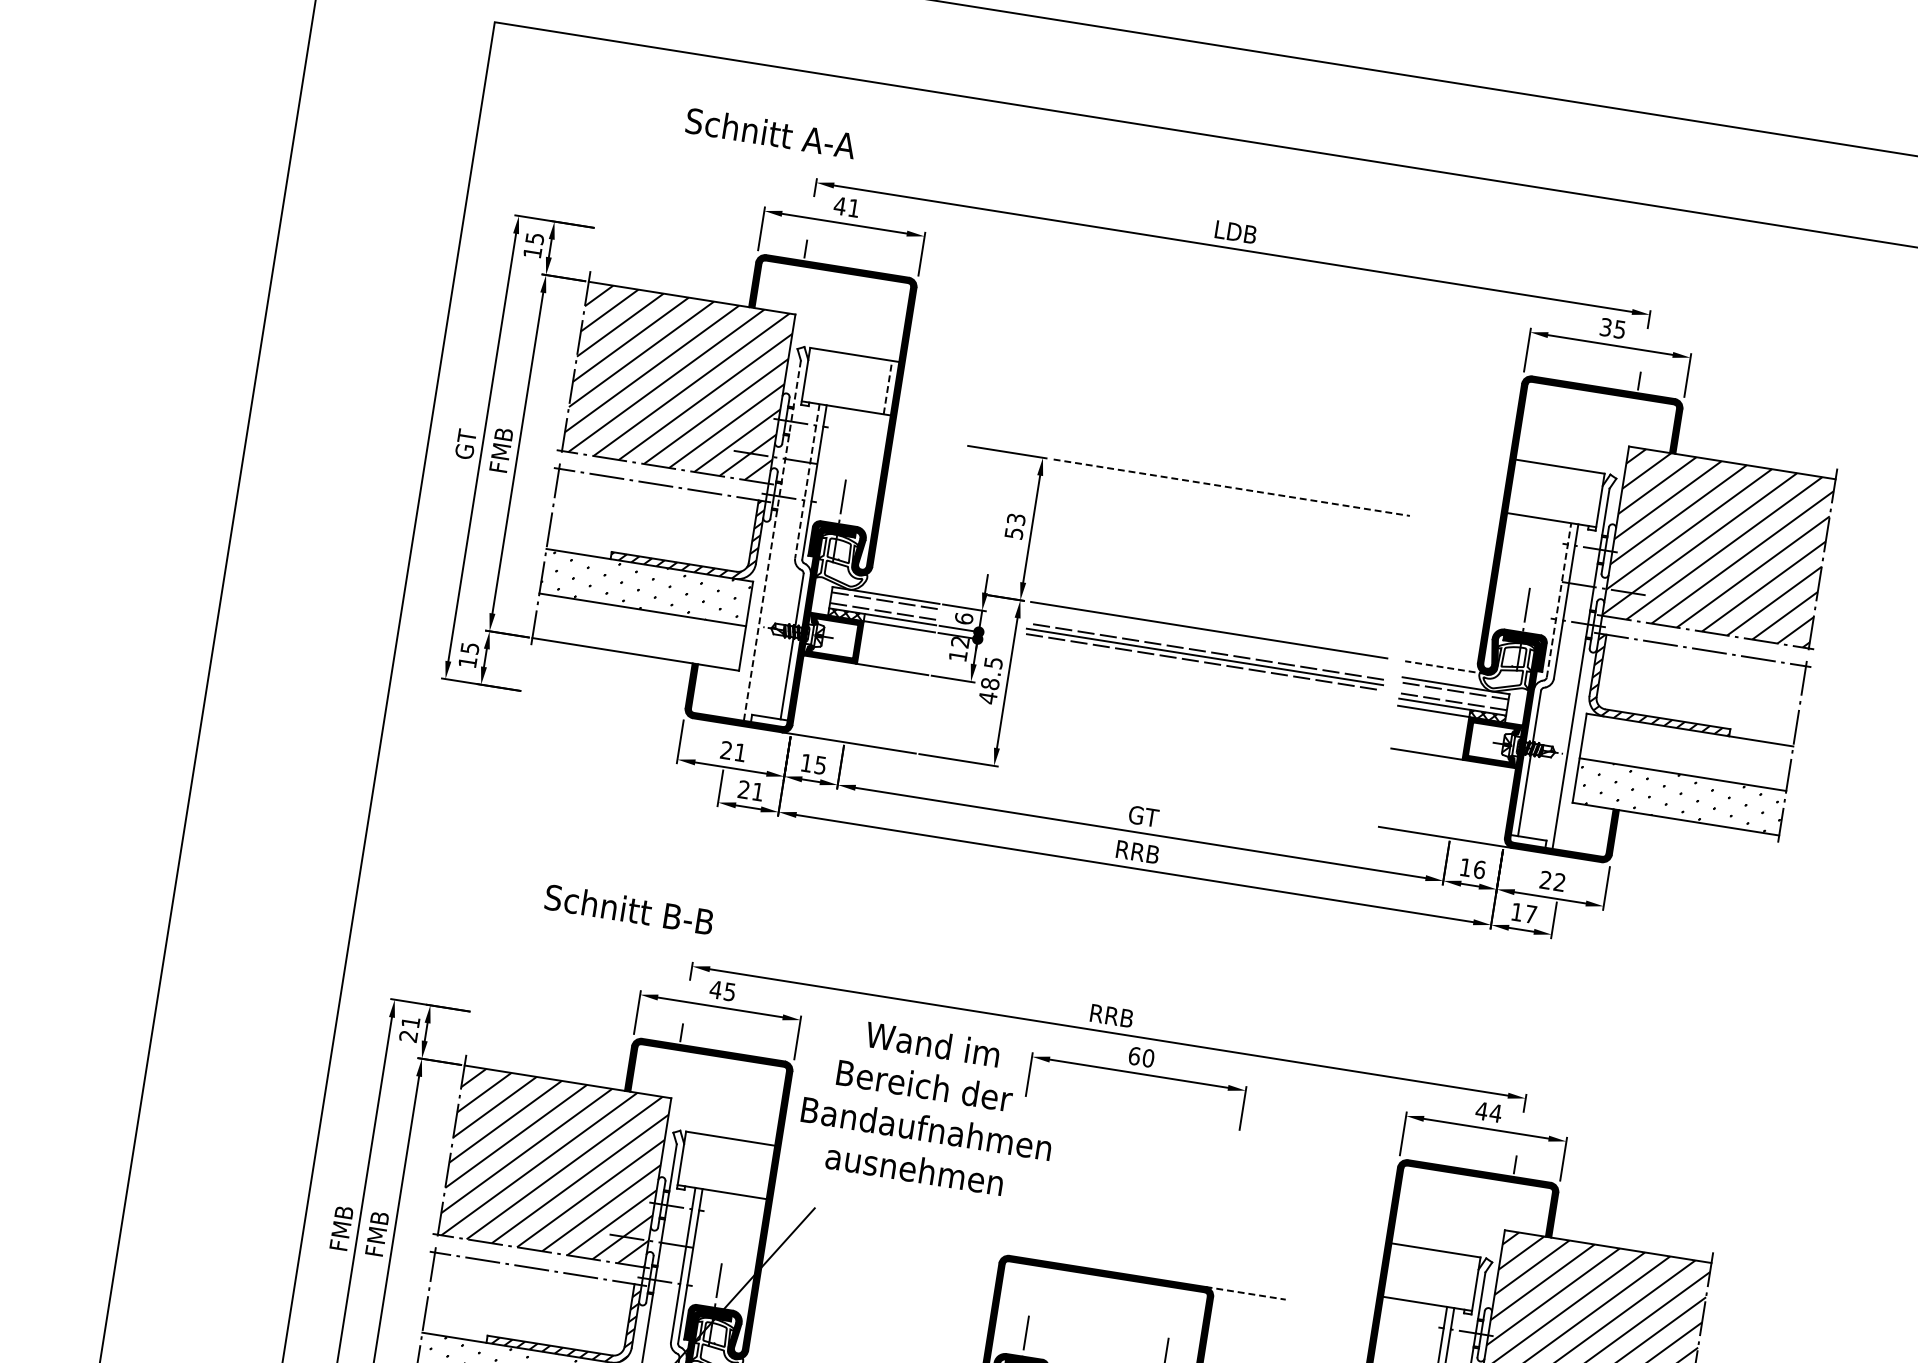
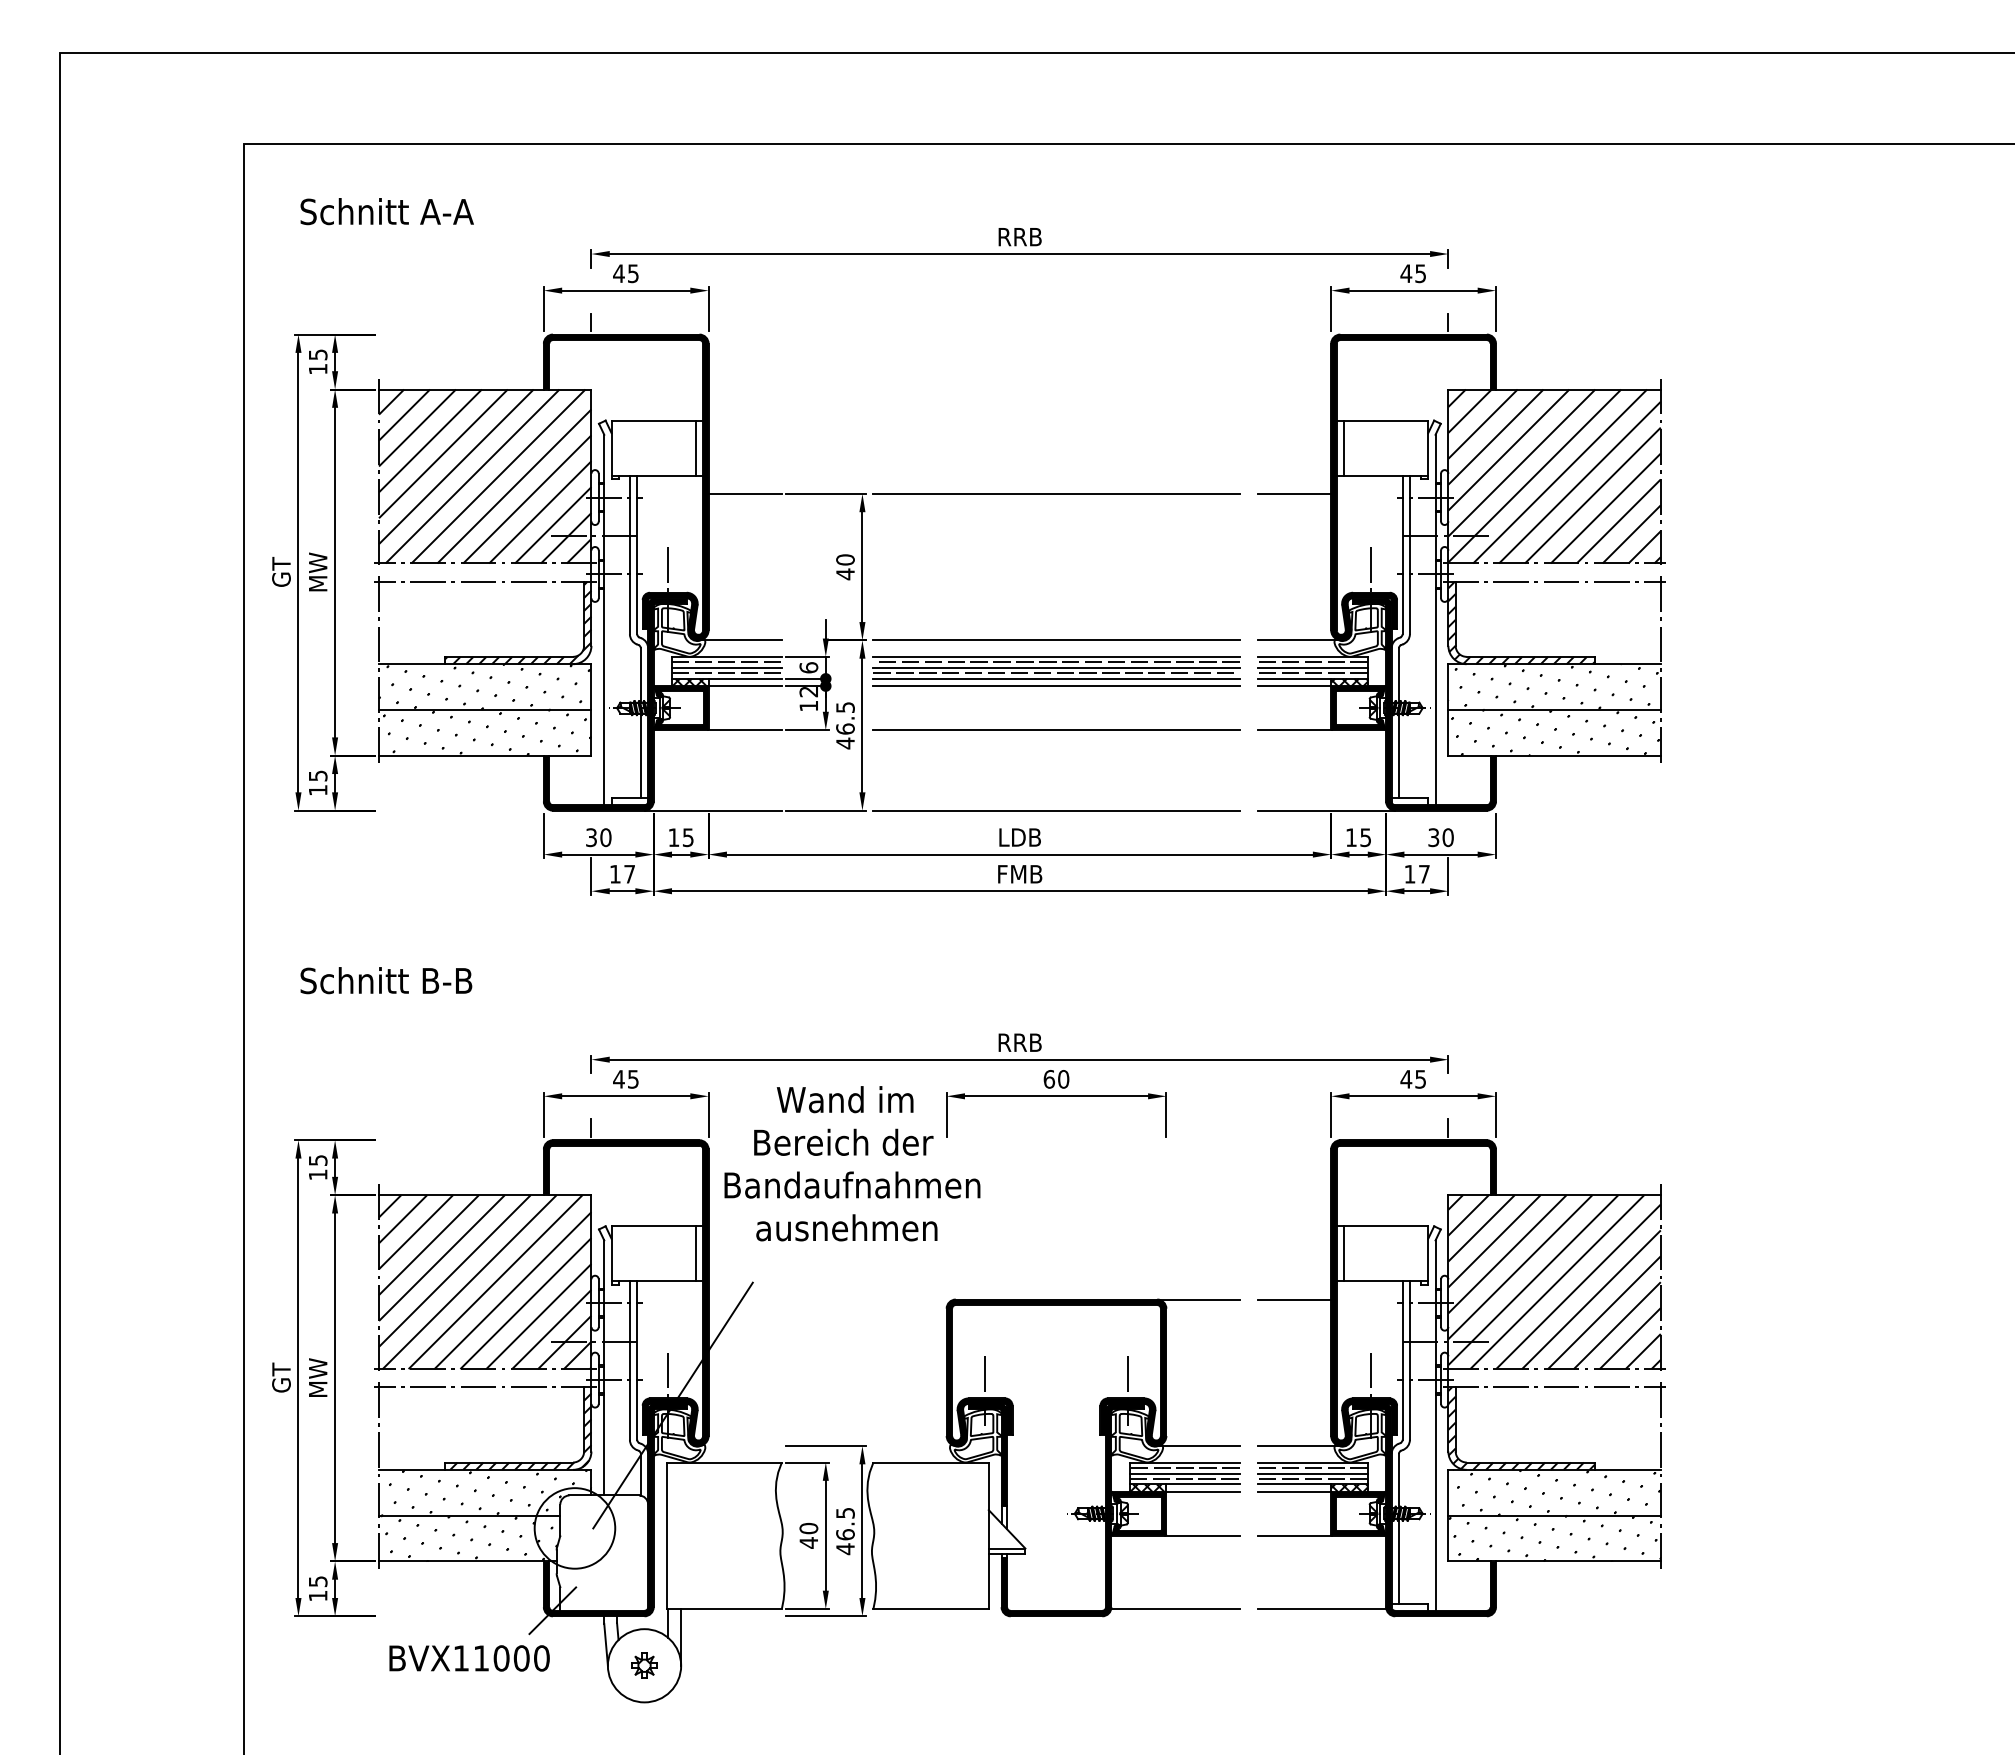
text: (770, 133) -> (386, 211), moved
text: (854, 208) -> (633, 273), 41 -> 45
text: (1235, 232) -> (1019, 237), LDB -> RRB
text: (1606, 327) -> (1406, 273), 35 -> 45
line: (887, 386) -> (695, 447), dashed -> solid
line: (928, 439) -> (744, 493), added
text: (501, 450) -> (318, 572), FMB -> MW
line: (806, 481) -> (629, 555), dashed -> solid
line: (1519, 486) -> (1344, 447), added
line: (1232, 487) -> (1057, 493), dashed -> solid
line: (1463, 523) -> (1294, 493), added
text: (1015, 526) -> (845, 567), 53 -> 40
line: (772, 541) -> (604, 620), dashed -> solid
line: (900, 581) -> (739, 640), added
line: (1558, 599) -> (1402, 554), dashed -> solid
line: (883, 605) -> (726, 667), added
hatch: (641, 632) -> (487, 732), added
line: (1206, 645) -> (1056, 656), added
line: (1203, 667) -> (1056, 678), added
line: (1445, 667) -> (1299, 640), dashed -> solid
line: (1202, 675) -> (1056, 686), added
text: (990, 683) -> (845, 728), 48.5 -> 46.5
line: (1454, 696) -> (1312, 667), added
line: (1195, 716) -> (1056, 729), added
text: (733, 751) -> (598, 837), 21 -> 30
hatch: (1685, 751) -> (1553, 686), added
text: (750, 789) -> (621, 873), 21 -> 17
line: (1182, 795) -> (1056, 810), added
text: (1142, 816) -> (1019, 837), GT -> LDB
text: (1138, 852) -> (1020, 874), RRB -> FMB
text: (1479, 869) -> (1365, 837), 16 -> 15
text: (1552, 881) -> (1440, 837), 22 -> 30
text: (629, 909) -> (386, 980), moved
text: (409, 1029) -> (317, 1167), 21 -> 15
text: (1495, 1113) -> (1420, 1079), 44 -> 45
line: (763, 1171) -> (695, 1253), added
text: (341, 1227) -> (281, 1377), FMB -> GT
text: (377, 1233) -> (318, 1377), FMB -> MW
line: (1394, 1271) -> (1344, 1253), added
line: (1245, 1293) -> (1198, 1299), dashed -> solid
line: (1339, 1308) -> (1294, 1299), added

